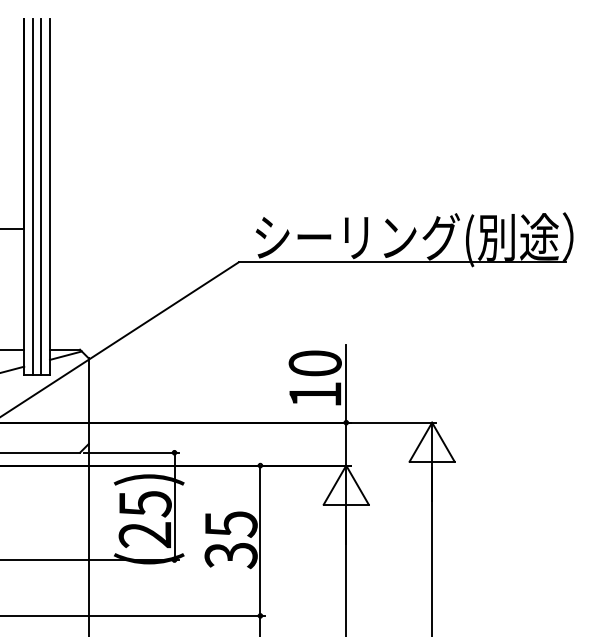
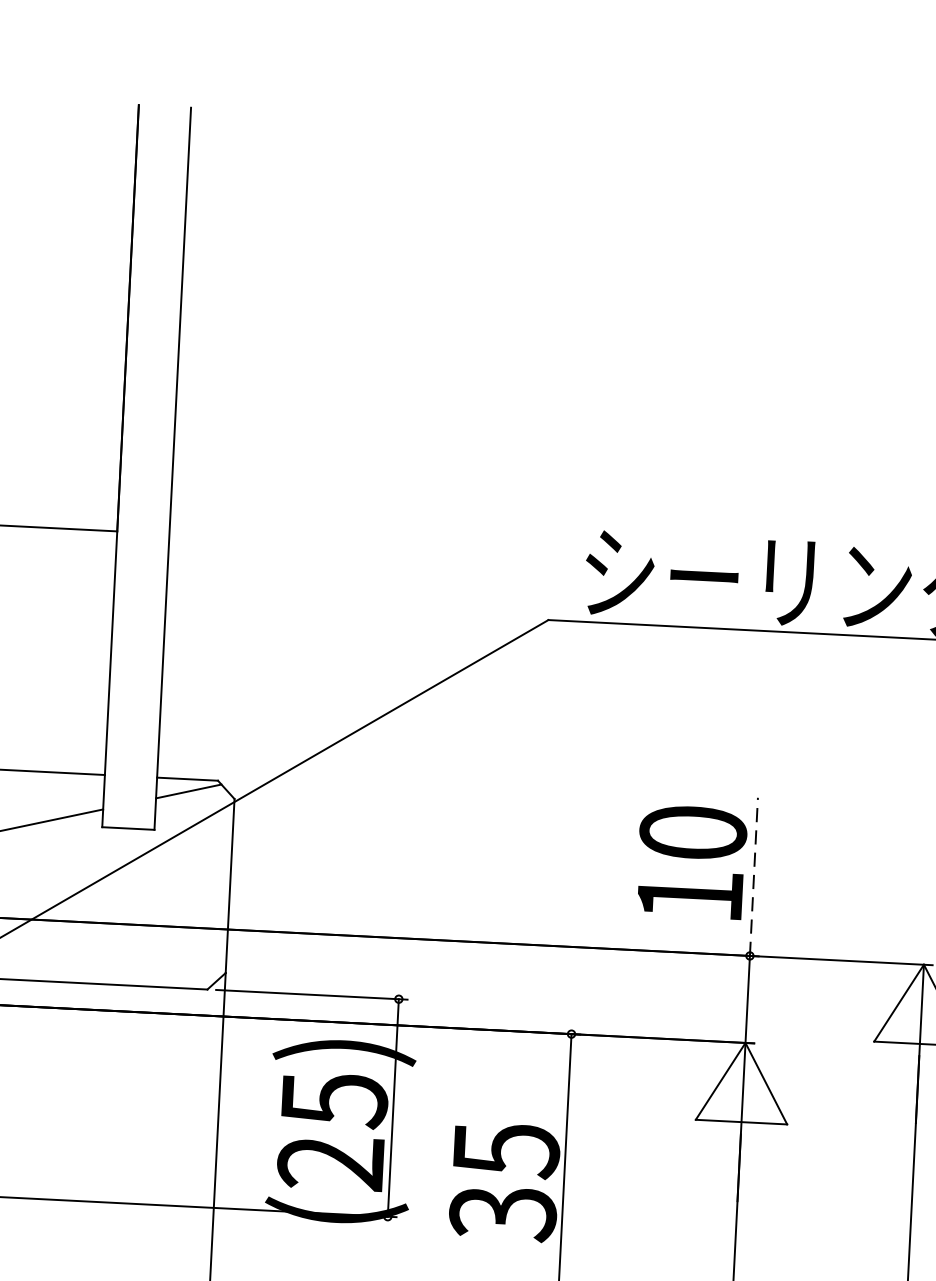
line: (32, 197) -> (137, 467), removed
line: (41, 197) -> (155, 468), removed
line: (346, 383) -> (754, 876), solid -> dashed

